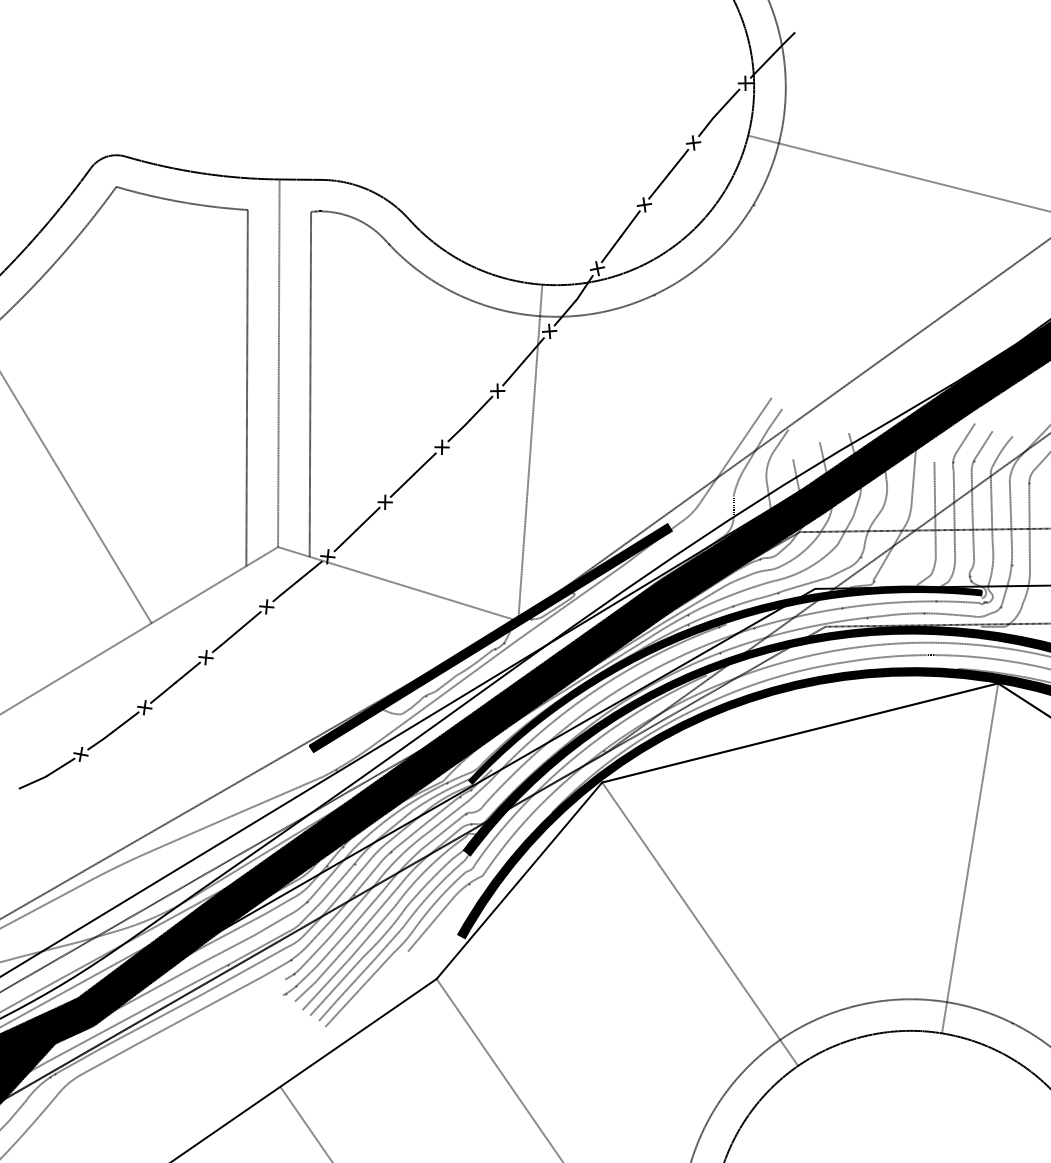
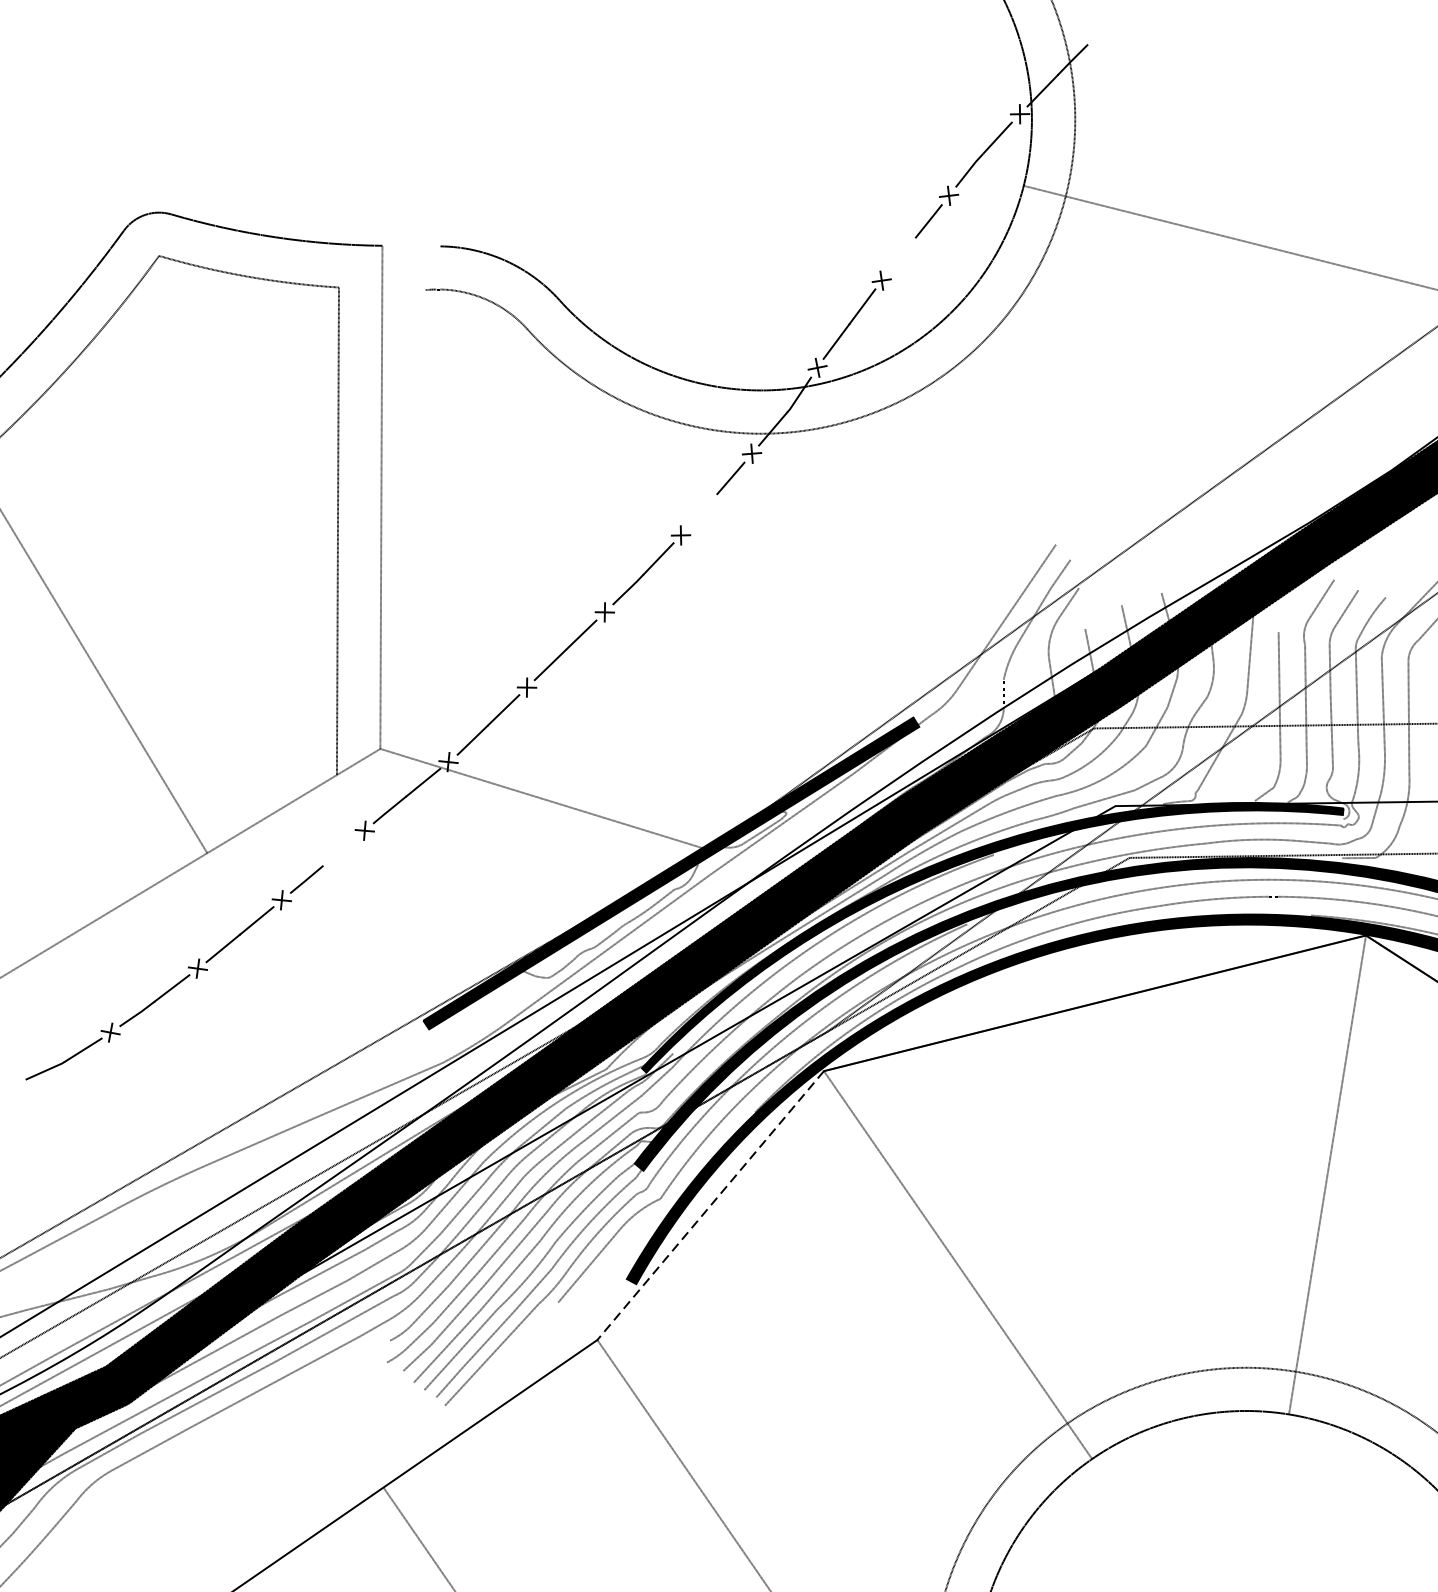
line: (300, 179) -> (411, 245), removed
line: (658, 185) -> (901, 254), removed
line: (513, 373) -> (702, 511), removed
line: (310, 383) -> (424, 525), removed
line: (530, 452) -> (725, 619), removed
line: (248, 622) -> (339, 852), removed
line: (519, 881) -> (710, 1206), solid -> dashed

